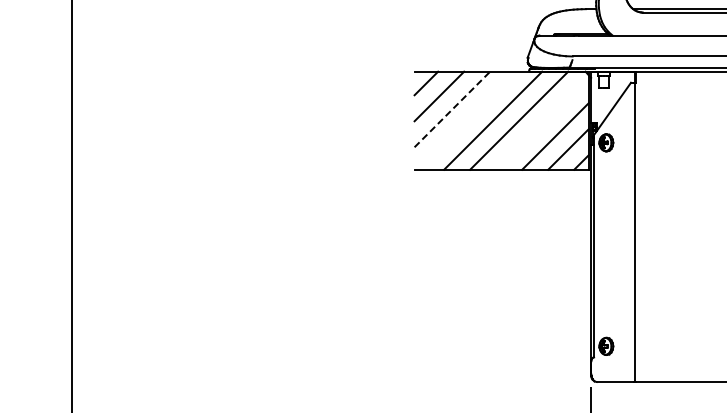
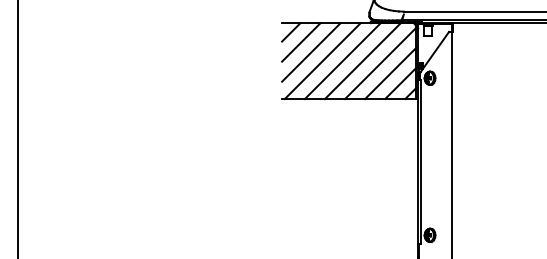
line: (452, 109) -> (311, 52), dashed -> solid
line: (467, 120) -> (322, 61), added
line: (542, 123) -> (380, 63), added

